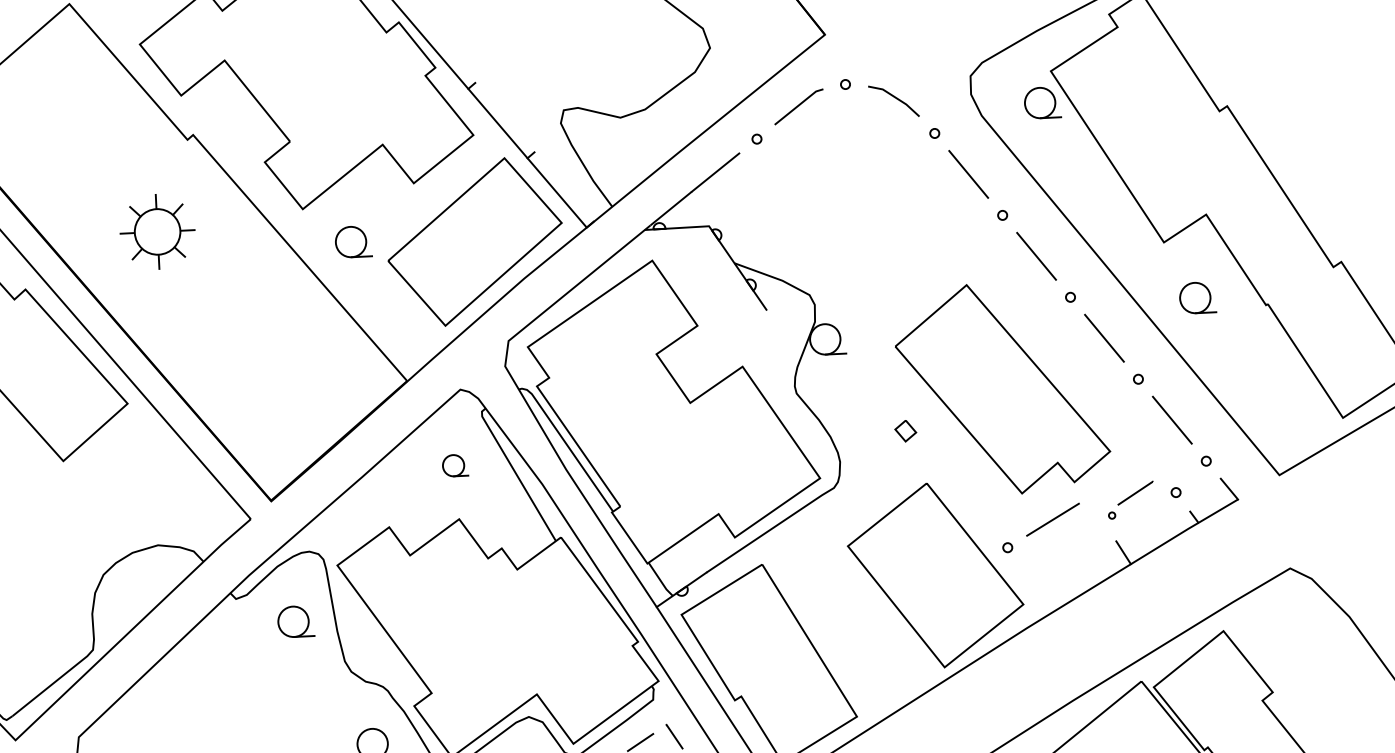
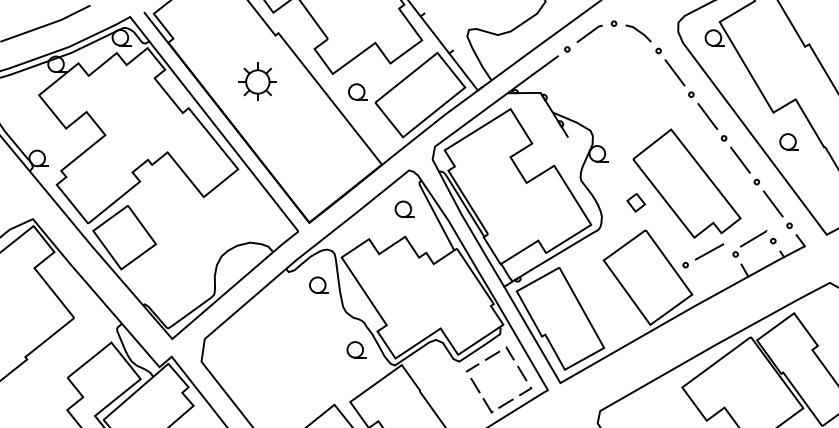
part: (906, 430) -> (636, 202), size x1.67
part: (455, 464) -> (404, 208), size x1.43
part: (1129, 499) -> (749, 243), size x1.43

